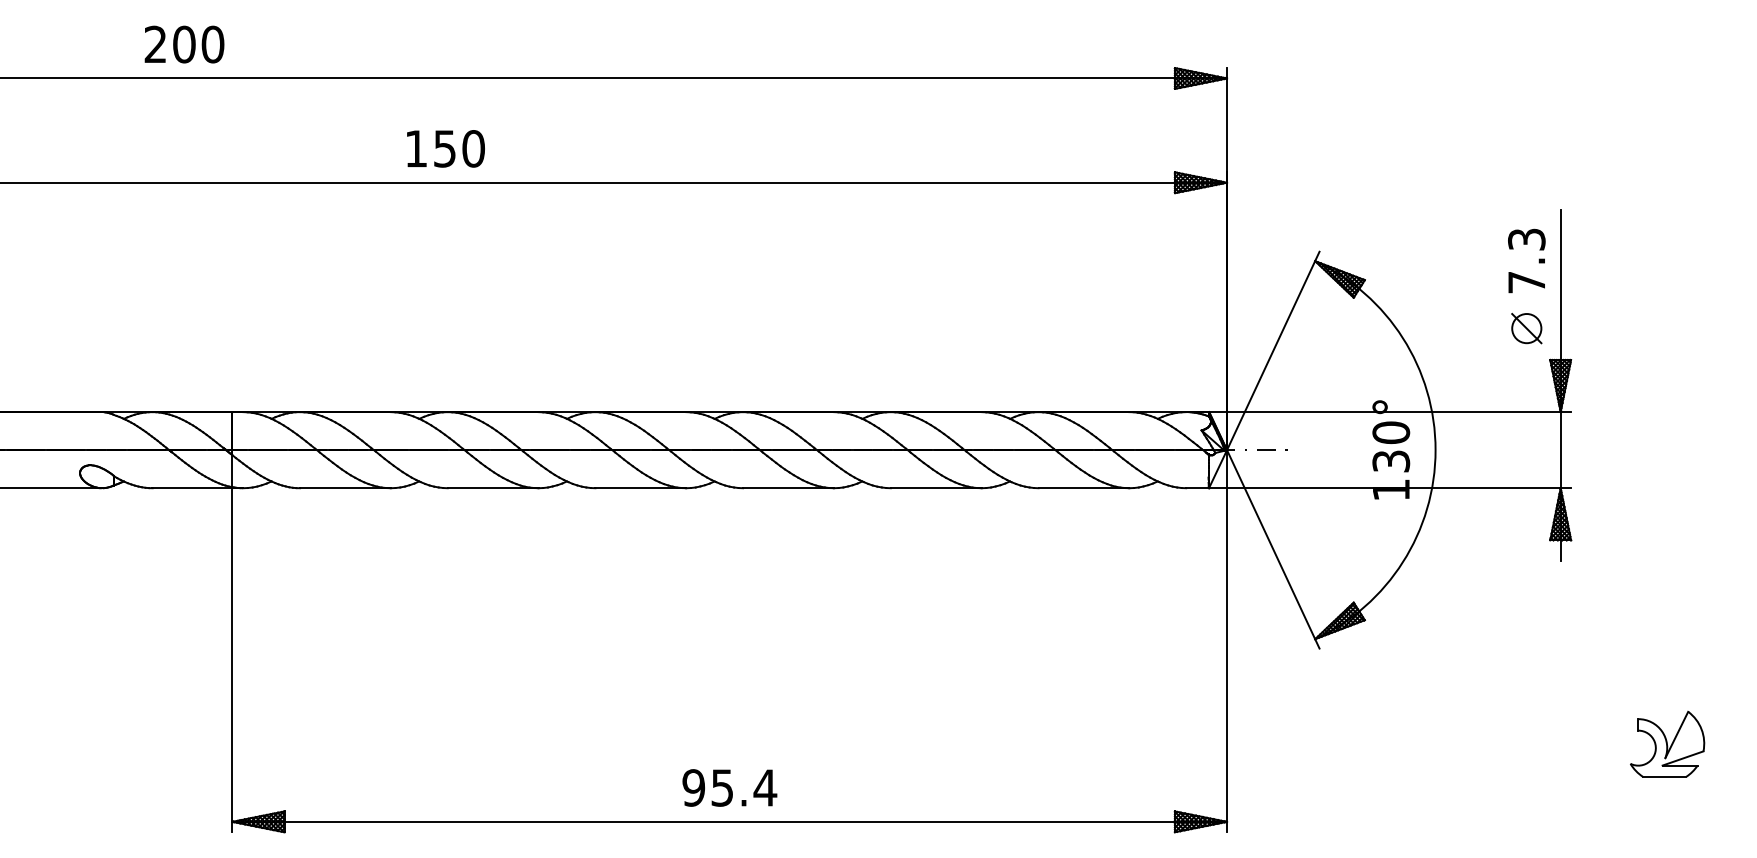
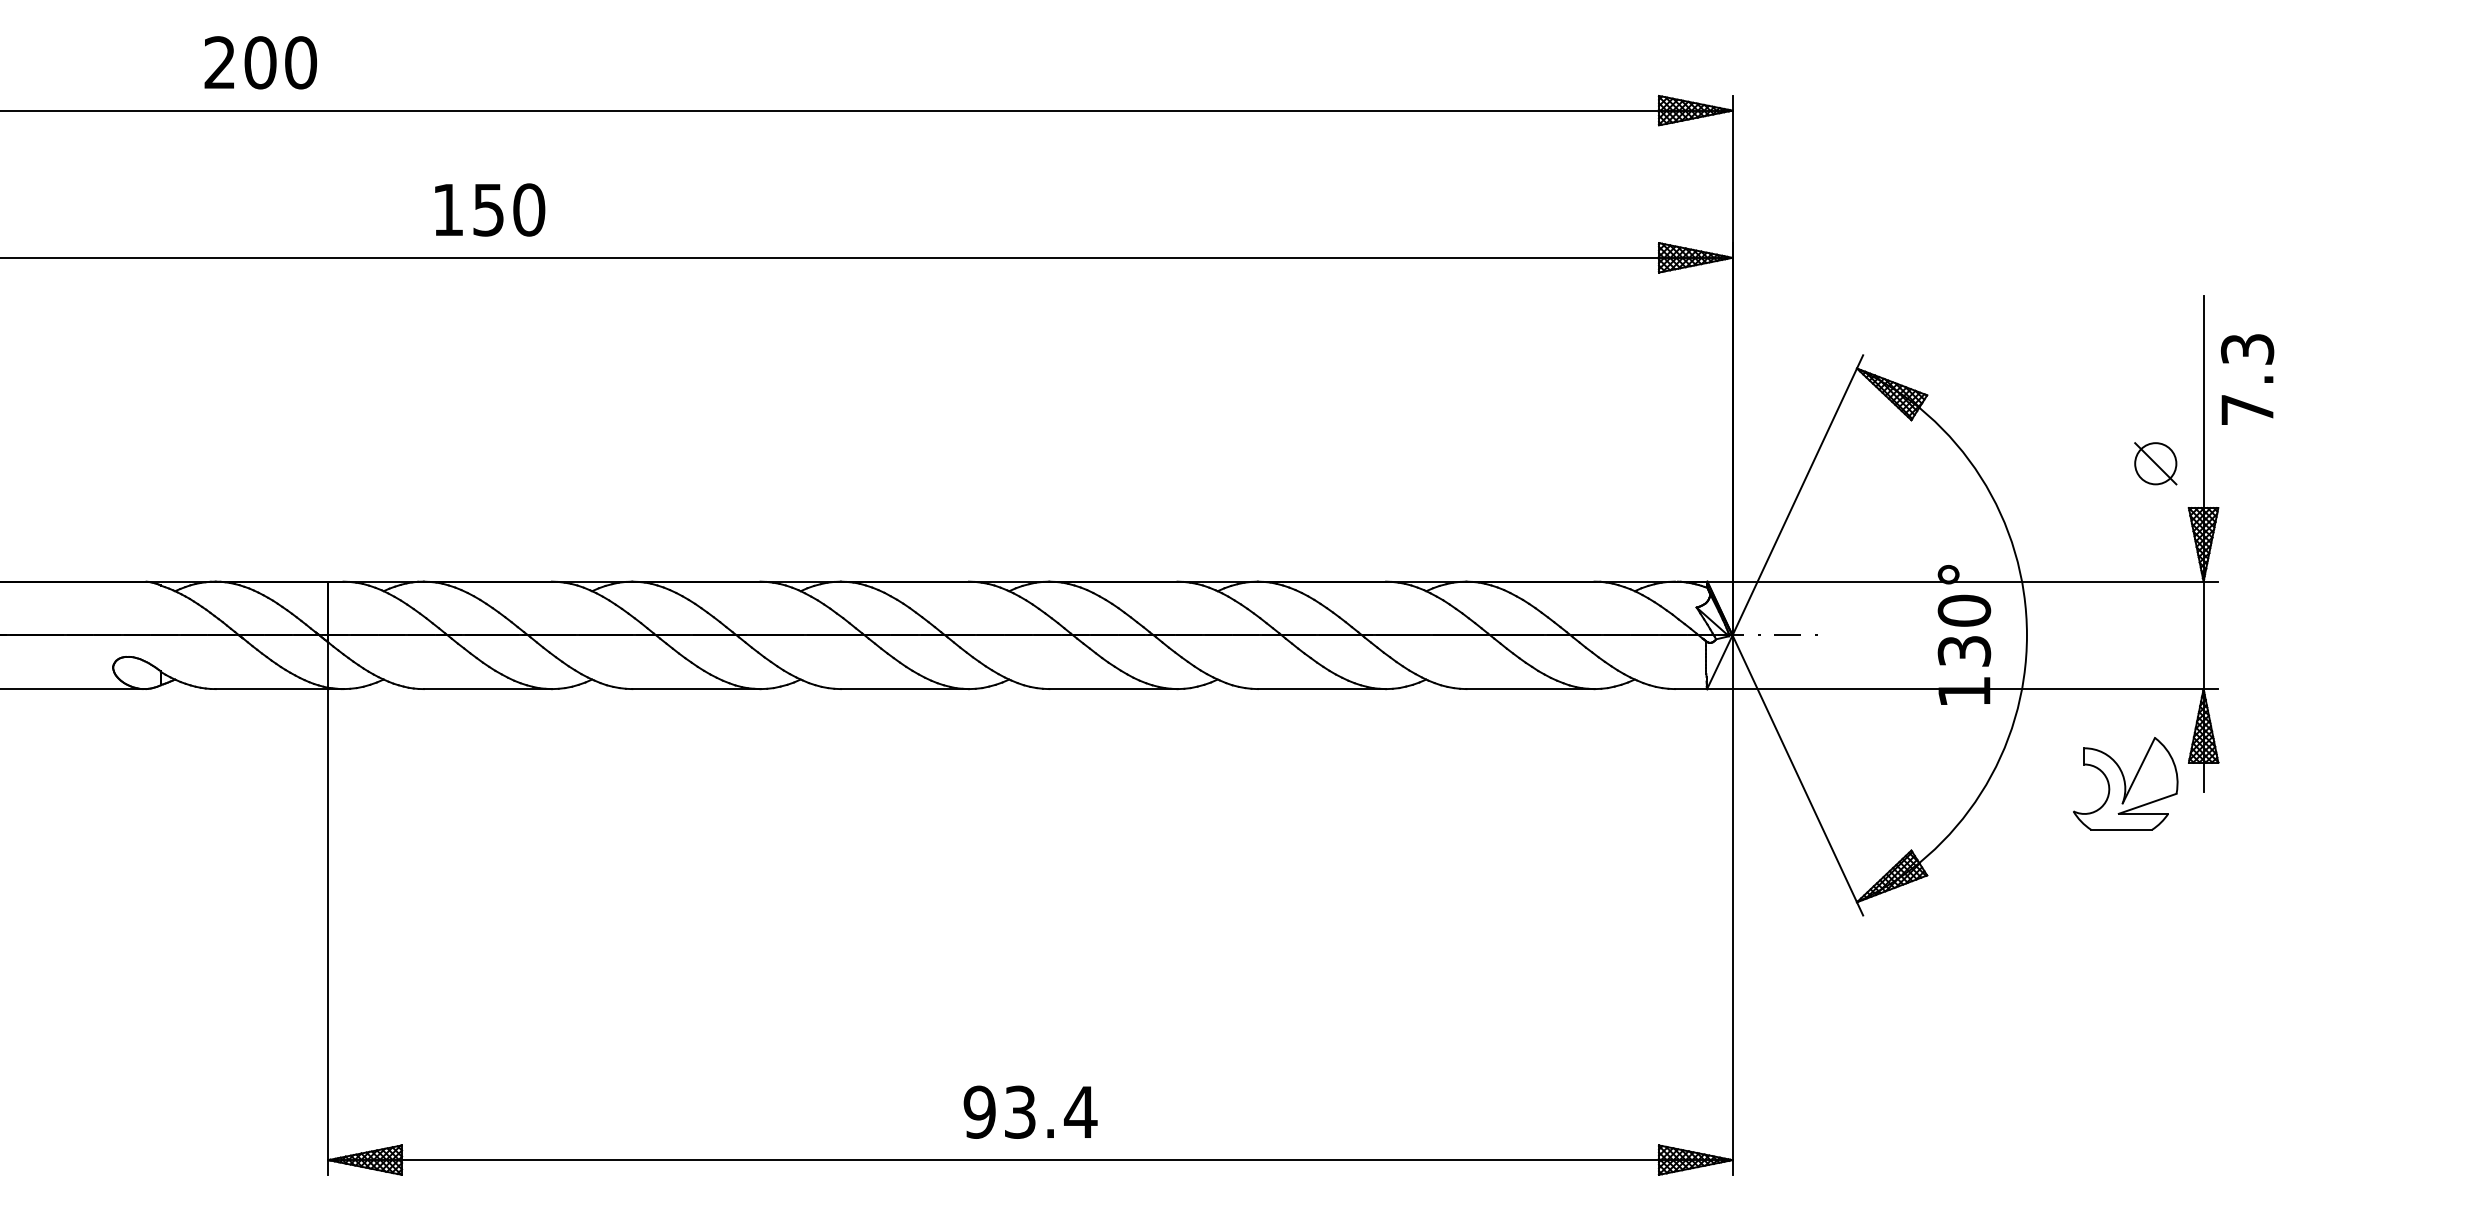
text: (445, 148) -> (489, 209), moved
text: (1526, 260) -> (2247, 378), moved
part: (1667, 743) -> (2125, 782), moved
text: (722, 787) -> (1020, 1111), 95.4 -> 93.4

